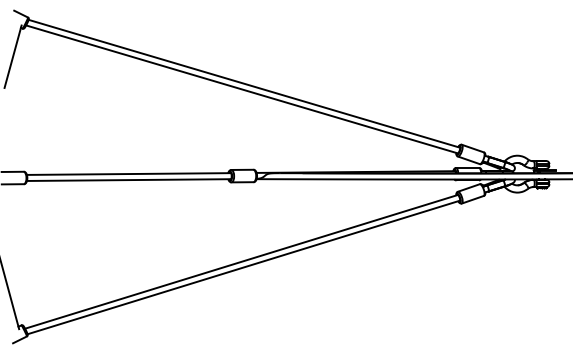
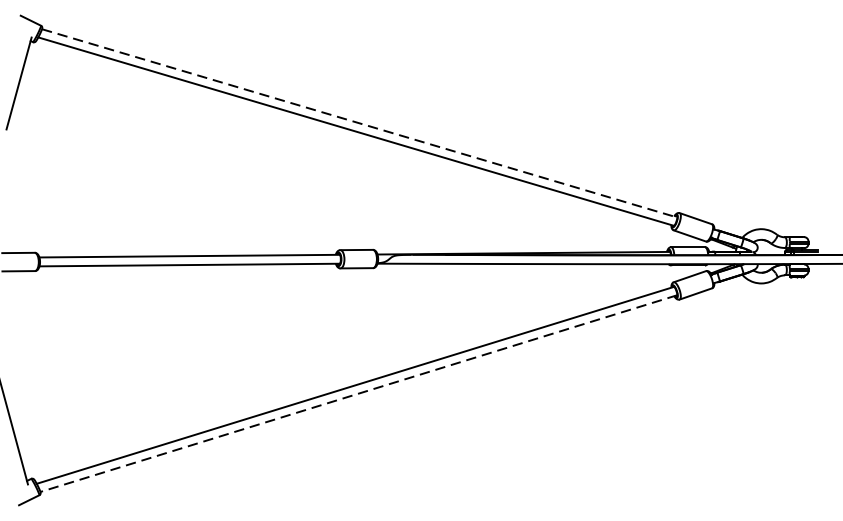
line: (244, 83) -> (359, 122), solid -> dashed
line: (243, 267) -> (358, 393), solid -> dashed

